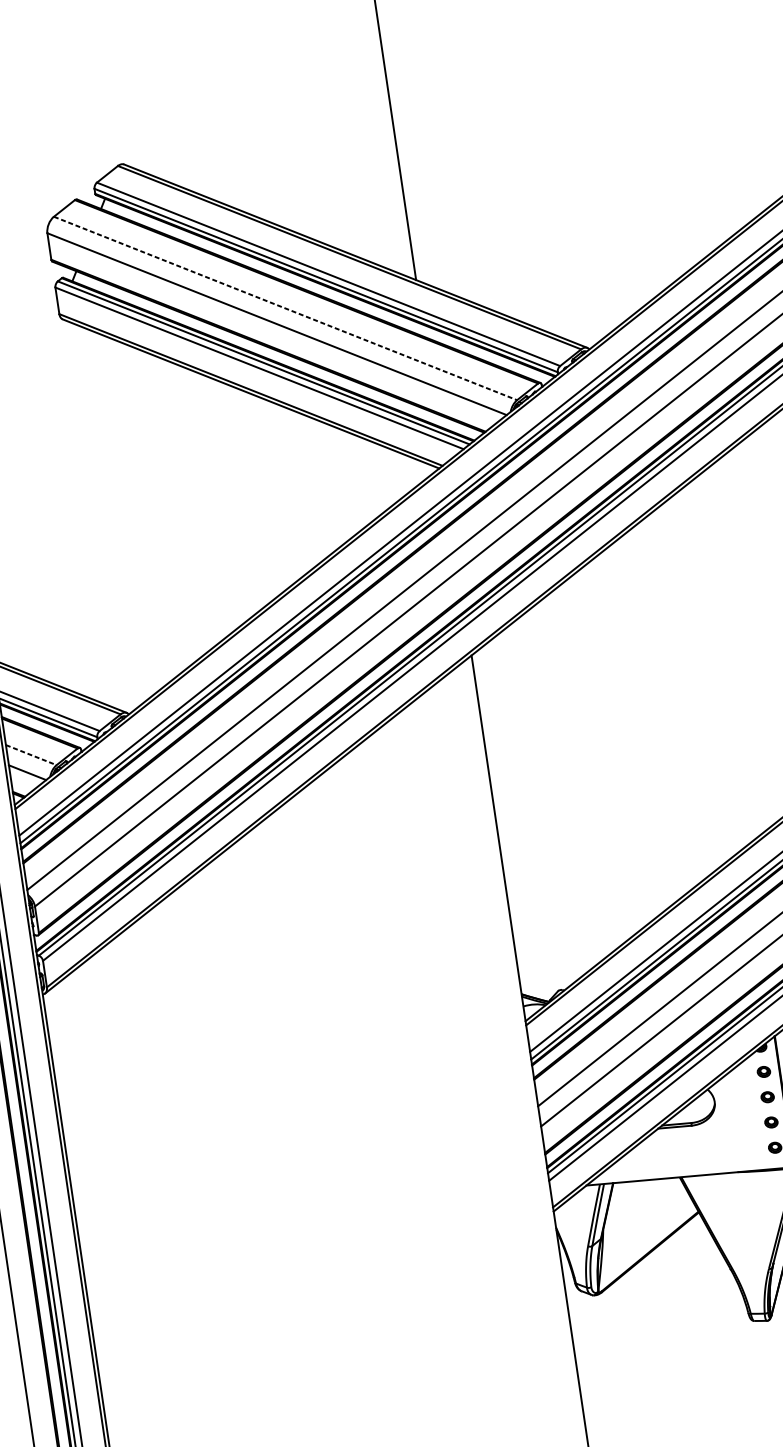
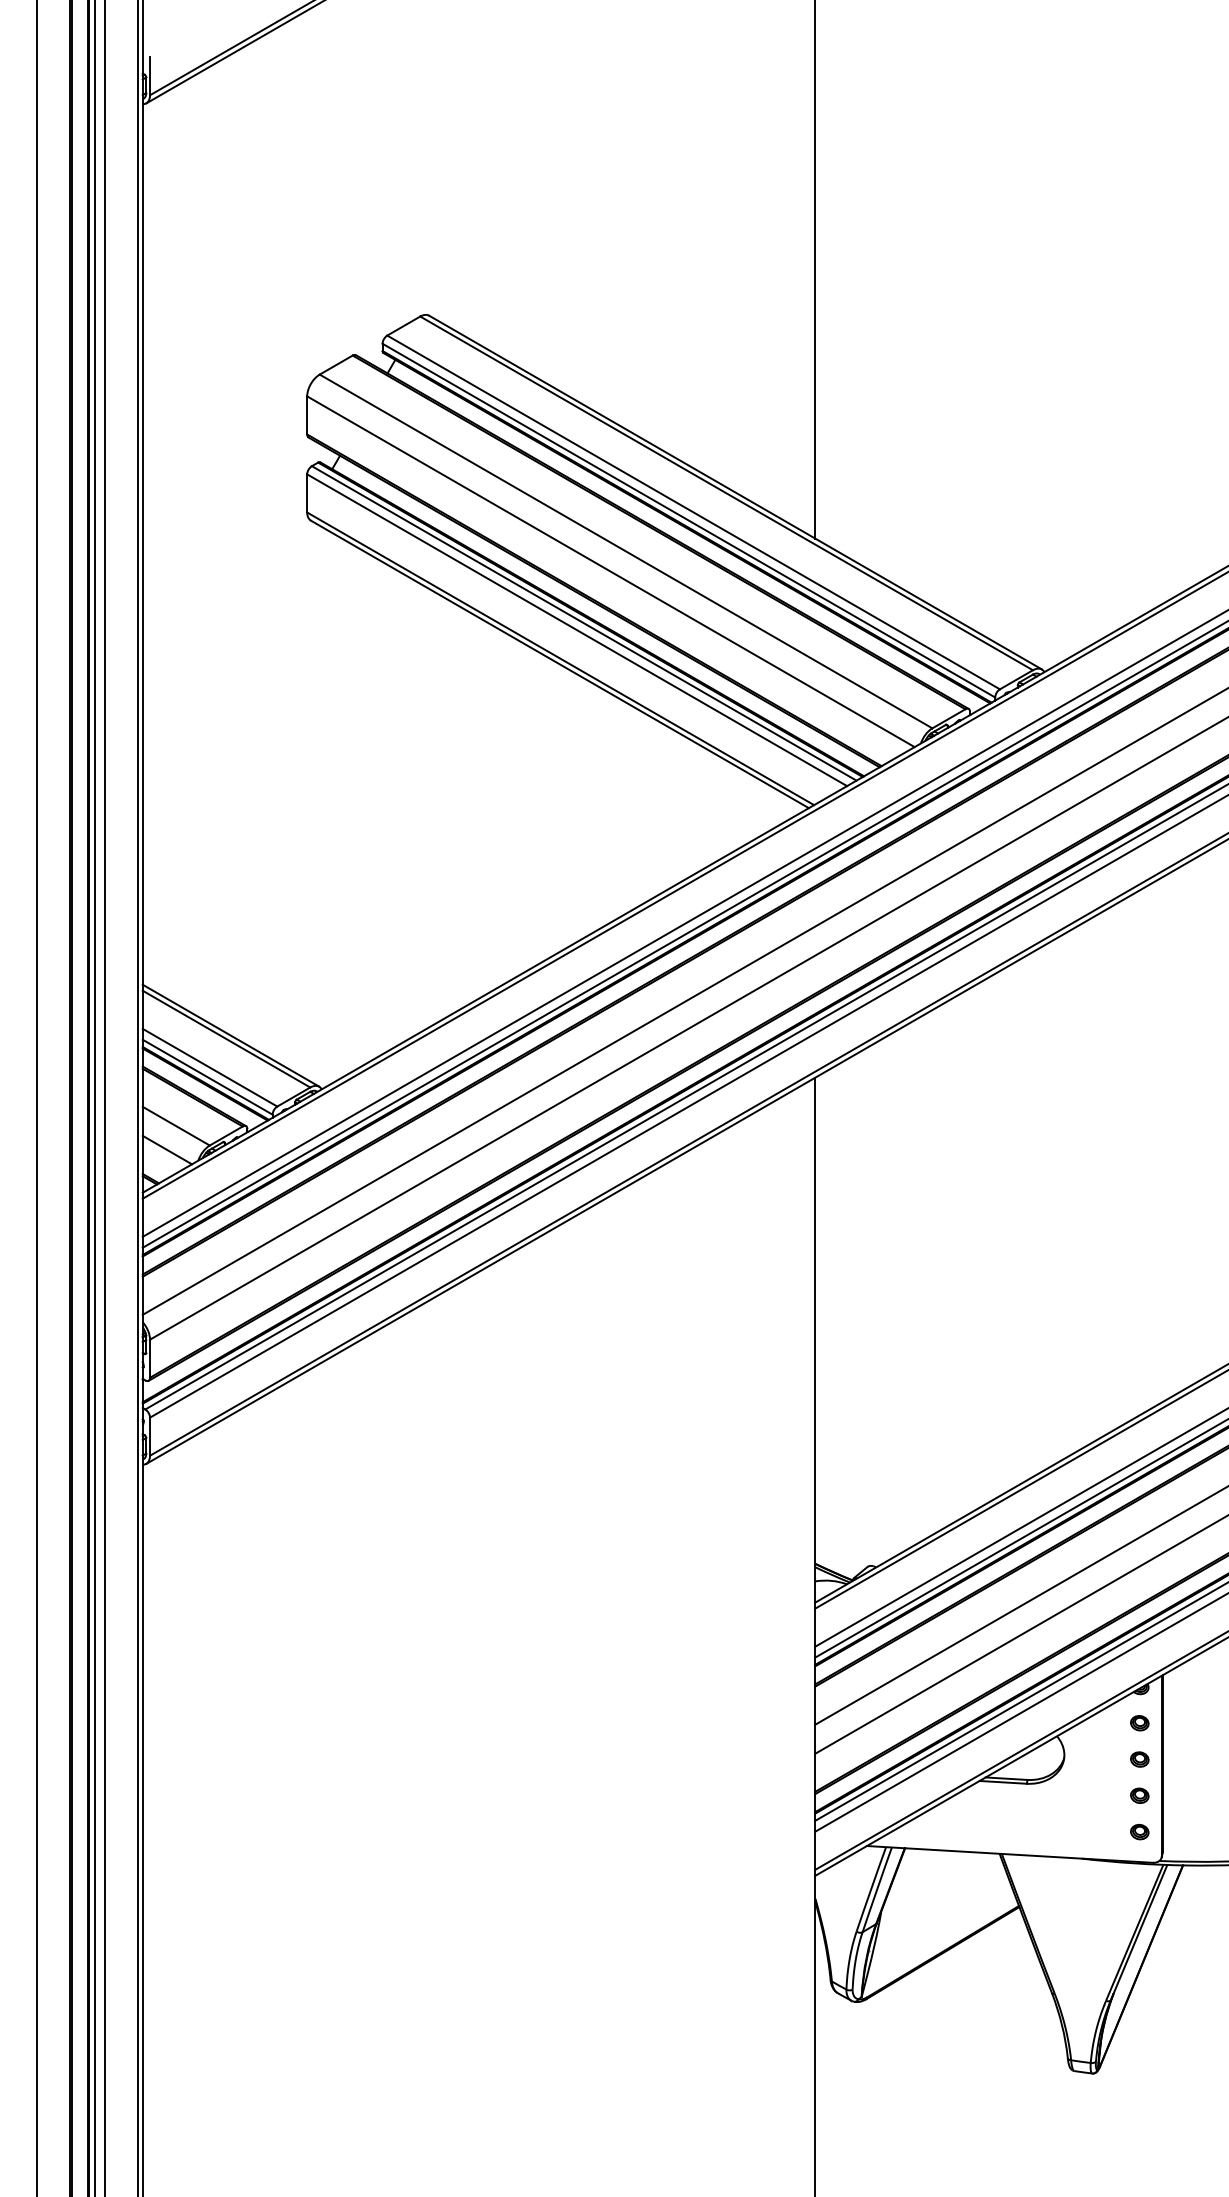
line: (285, 308) -> (626, 551), dashed -> solid
line: (31, 755) -> (176, 1126), dashed -> solid

